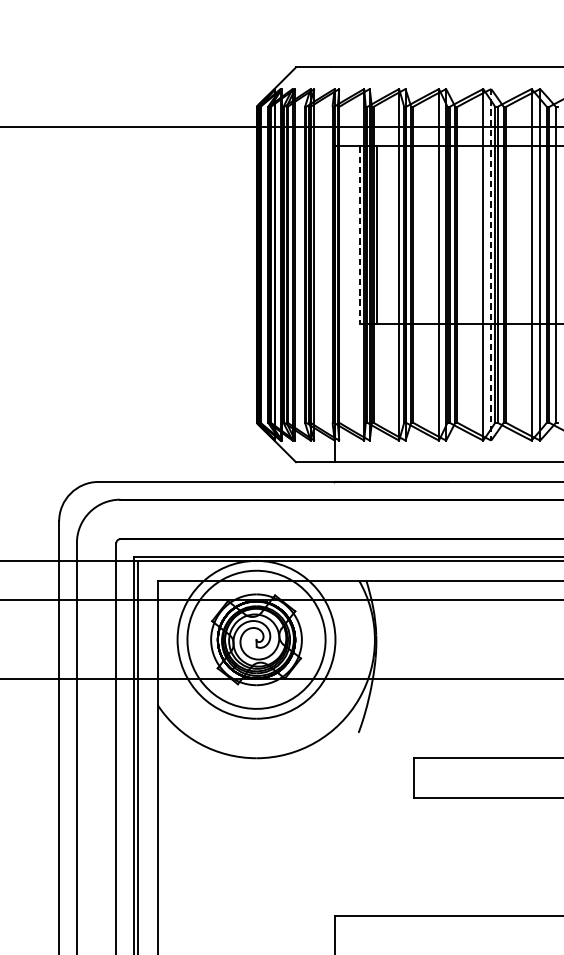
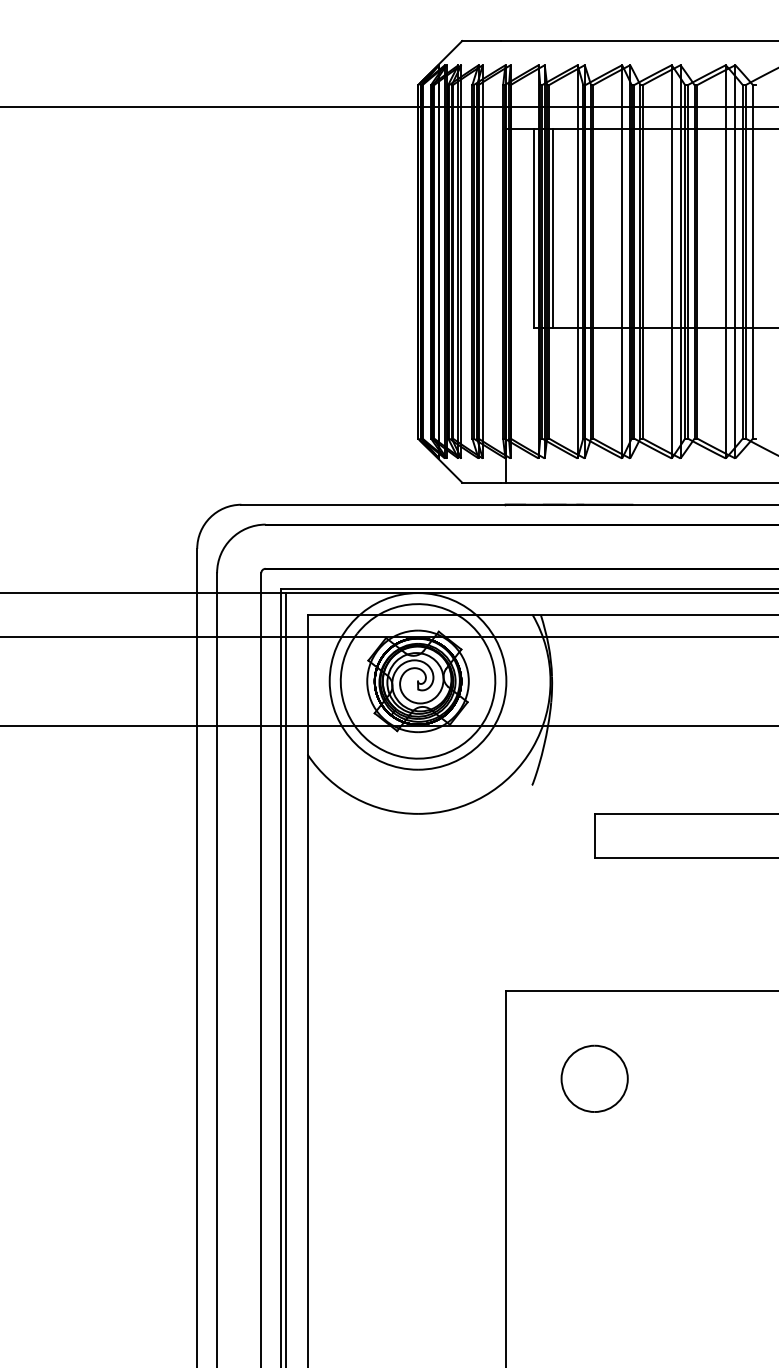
line: (360, 235) -> (534, 229), dashed -> solid
line: (491, 264) -> (680, 261), dashed -> solid

